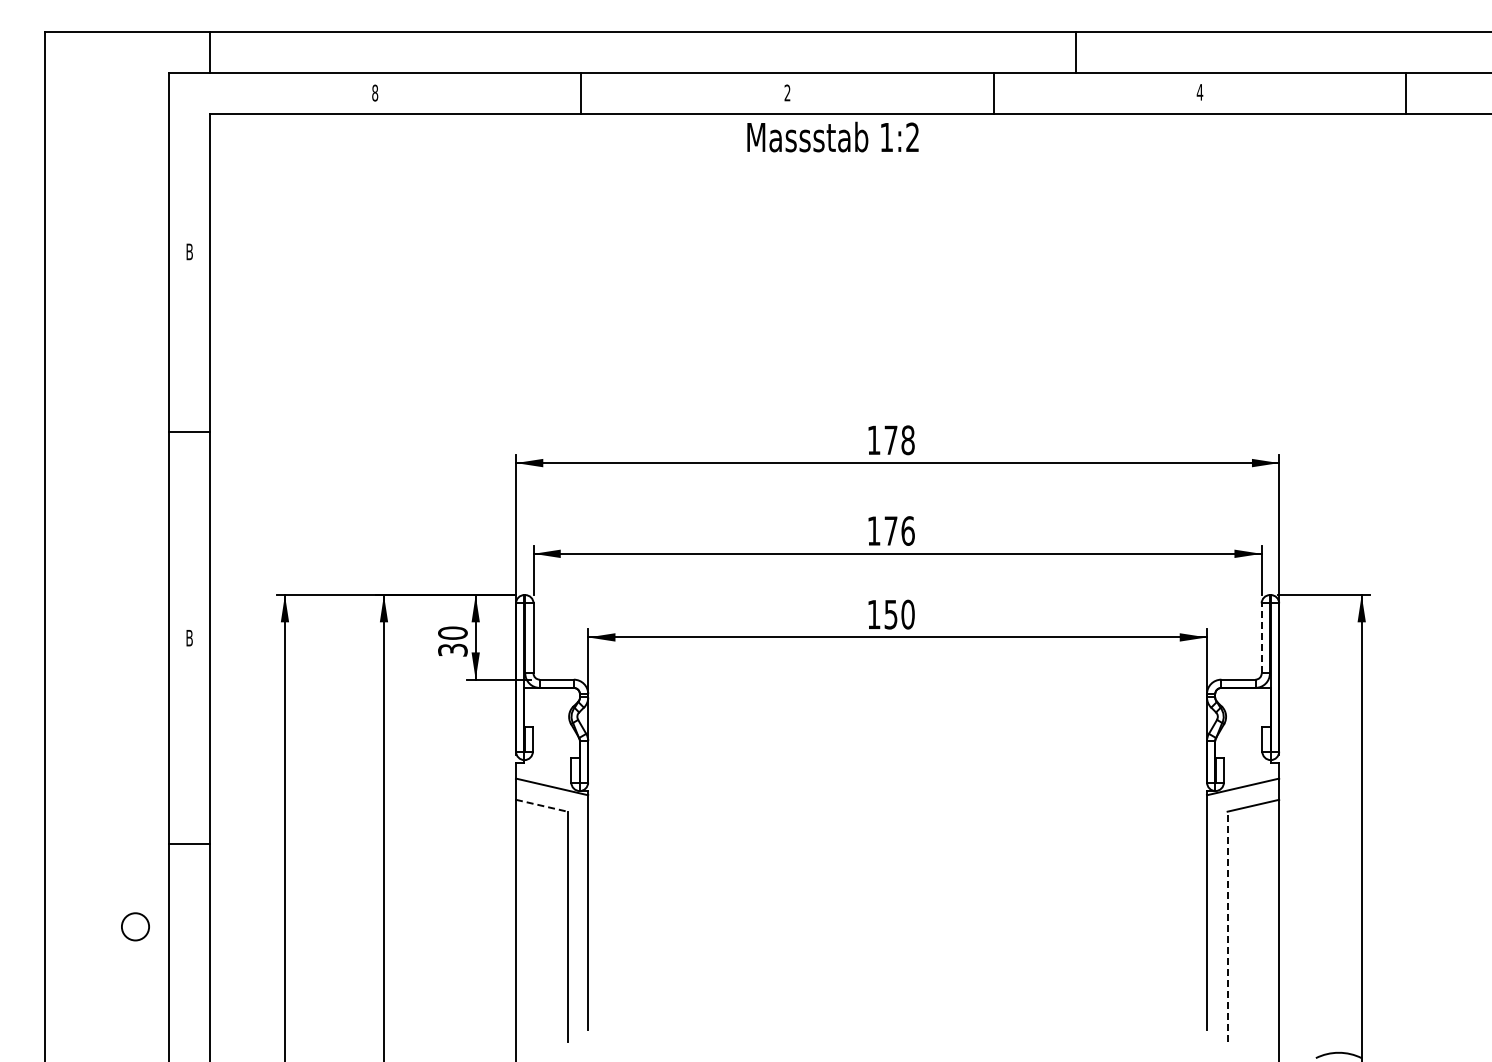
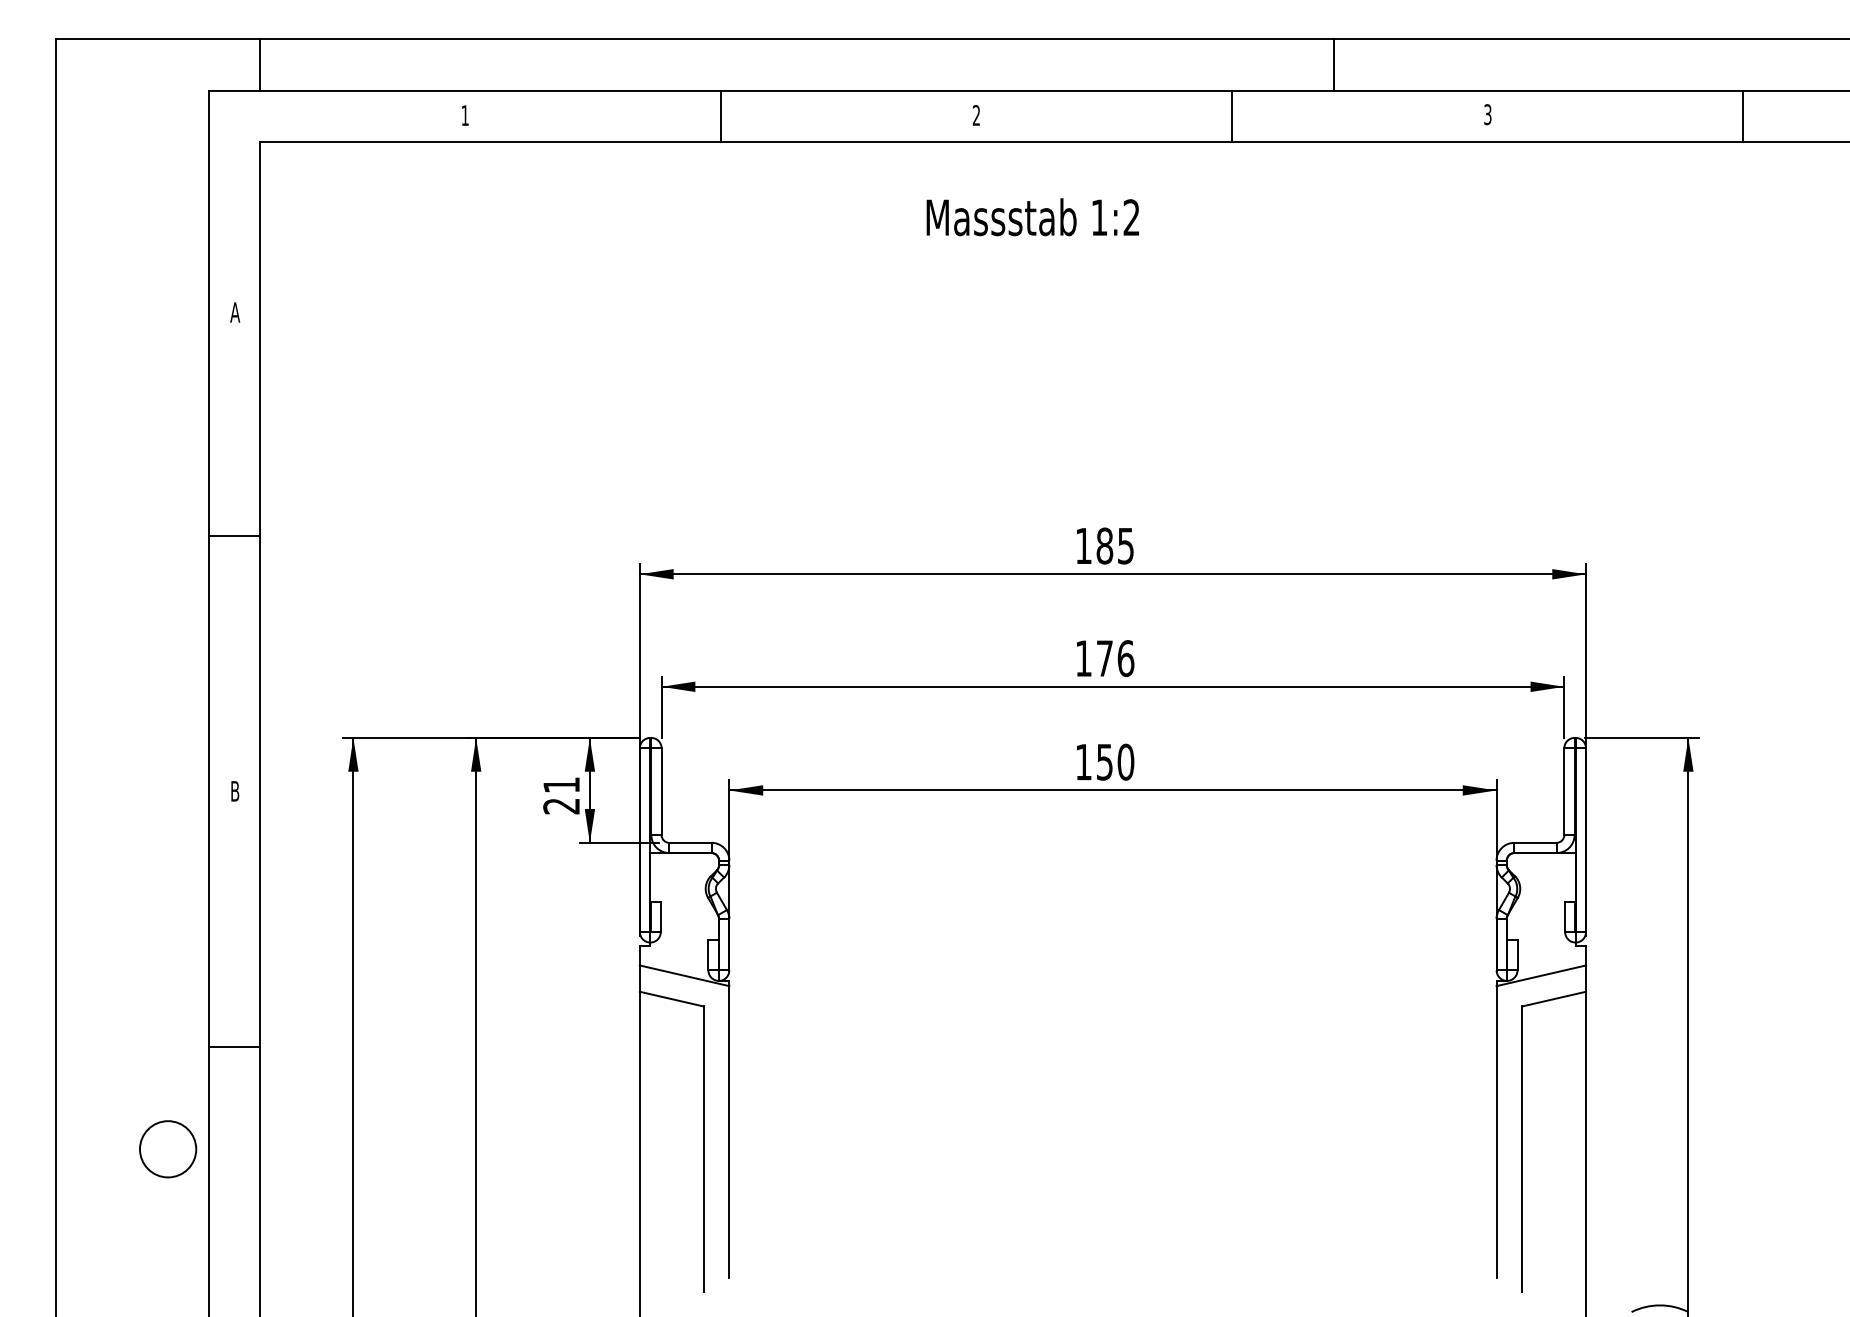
text: (1199, 91) -> (1487, 113), 4 -> 3
text: (375, 92) -> (465, 114), 8 -> 1
text: (832, 136) -> (1032, 216), moved
text: (189, 251) -> (235, 311), B -> A
text: (899, 440) -> (1115, 546), 178 -> 185
line: (1261, 637) -> (1564, 790), dashed -> solid
text: (452, 641) -> (561, 795), 30 -> 21
line: (542, 805) -> (672, 998), dashed -> solid
circle: (135, 926) -> (168, 1148), size x1.67
line: (1227, 926) -> (1521, 1148), dashed -> solid

